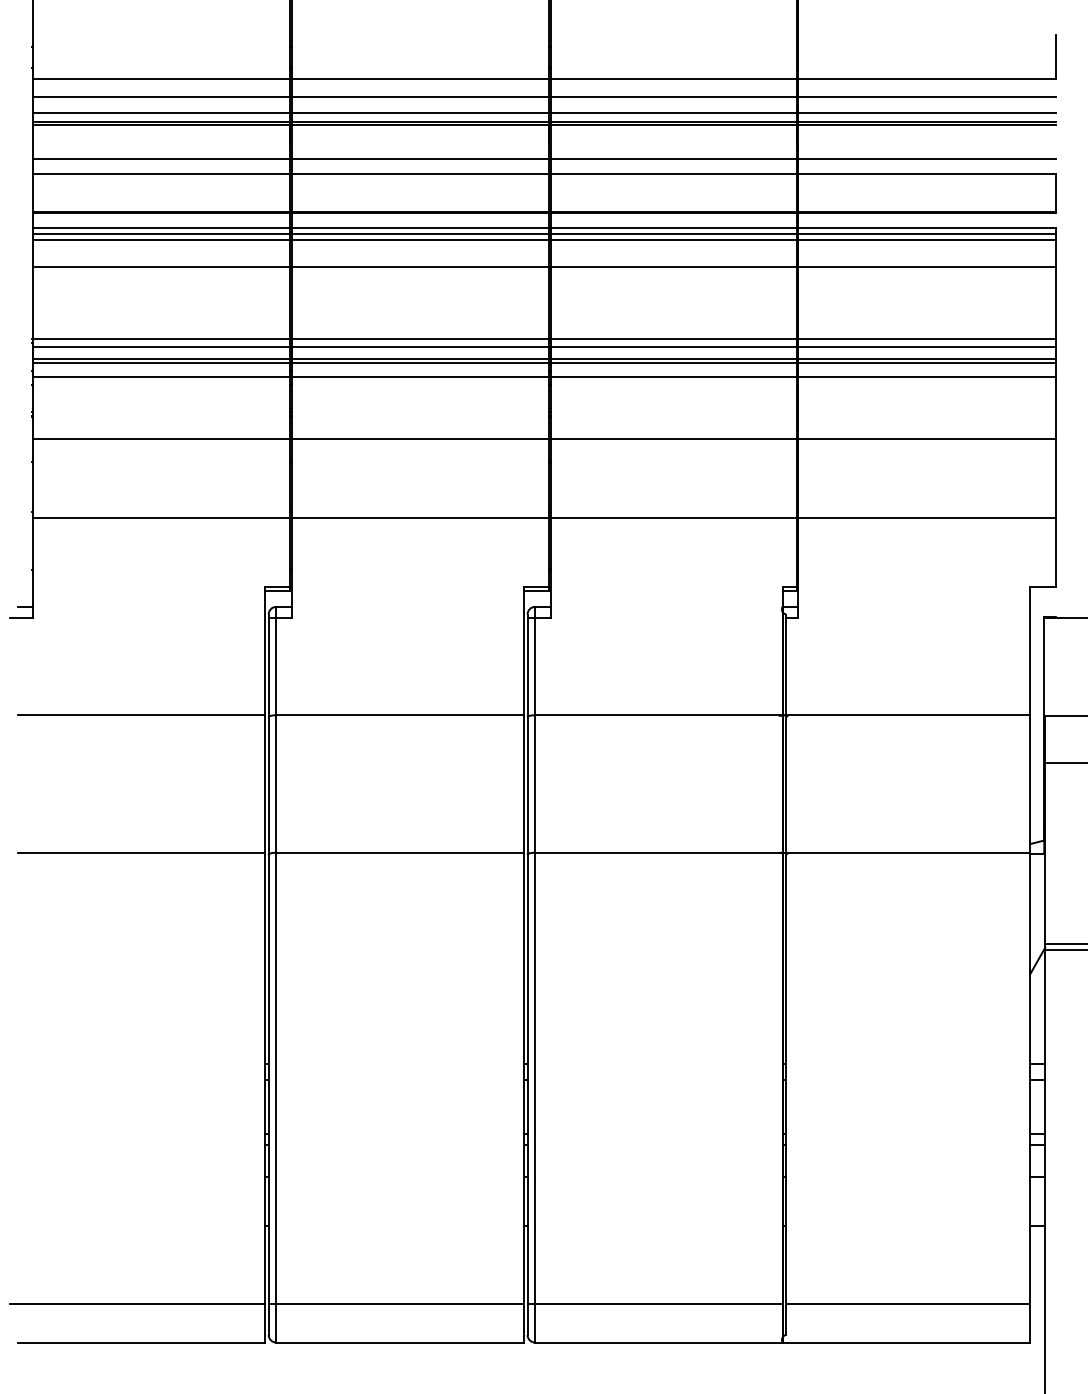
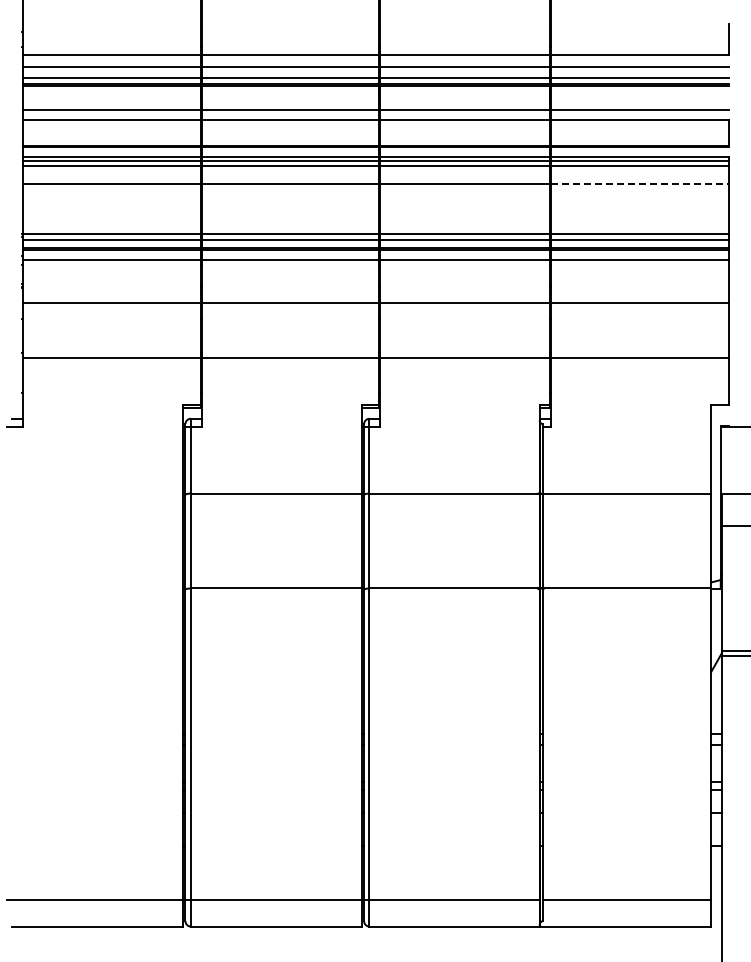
line: (926, 267) -> (639, 184), solid -> dashed
line: (141, 715) -> (97, 493), removed
line: (141, 852) -> (97, 588), removed

